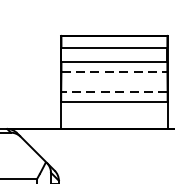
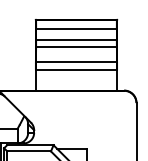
line: (115, 72) -> (77, 47), dashed -> solid
line: (114, 91) -> (76, 62), dashed -> solid

